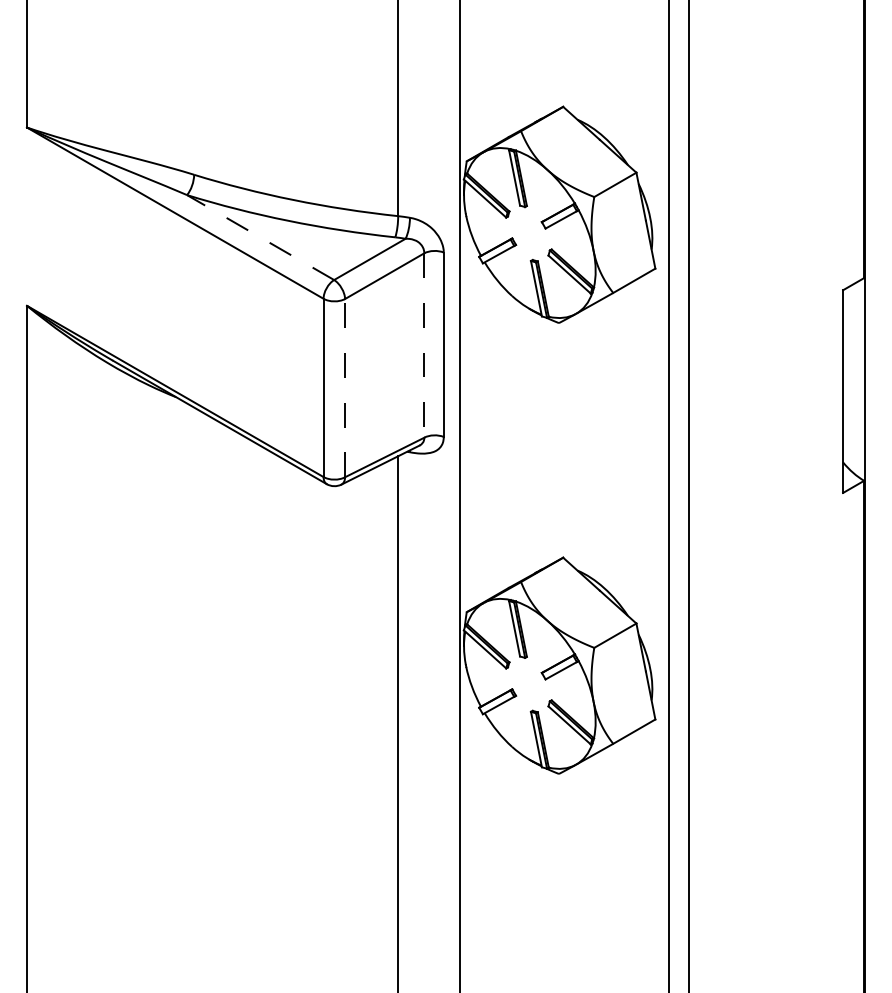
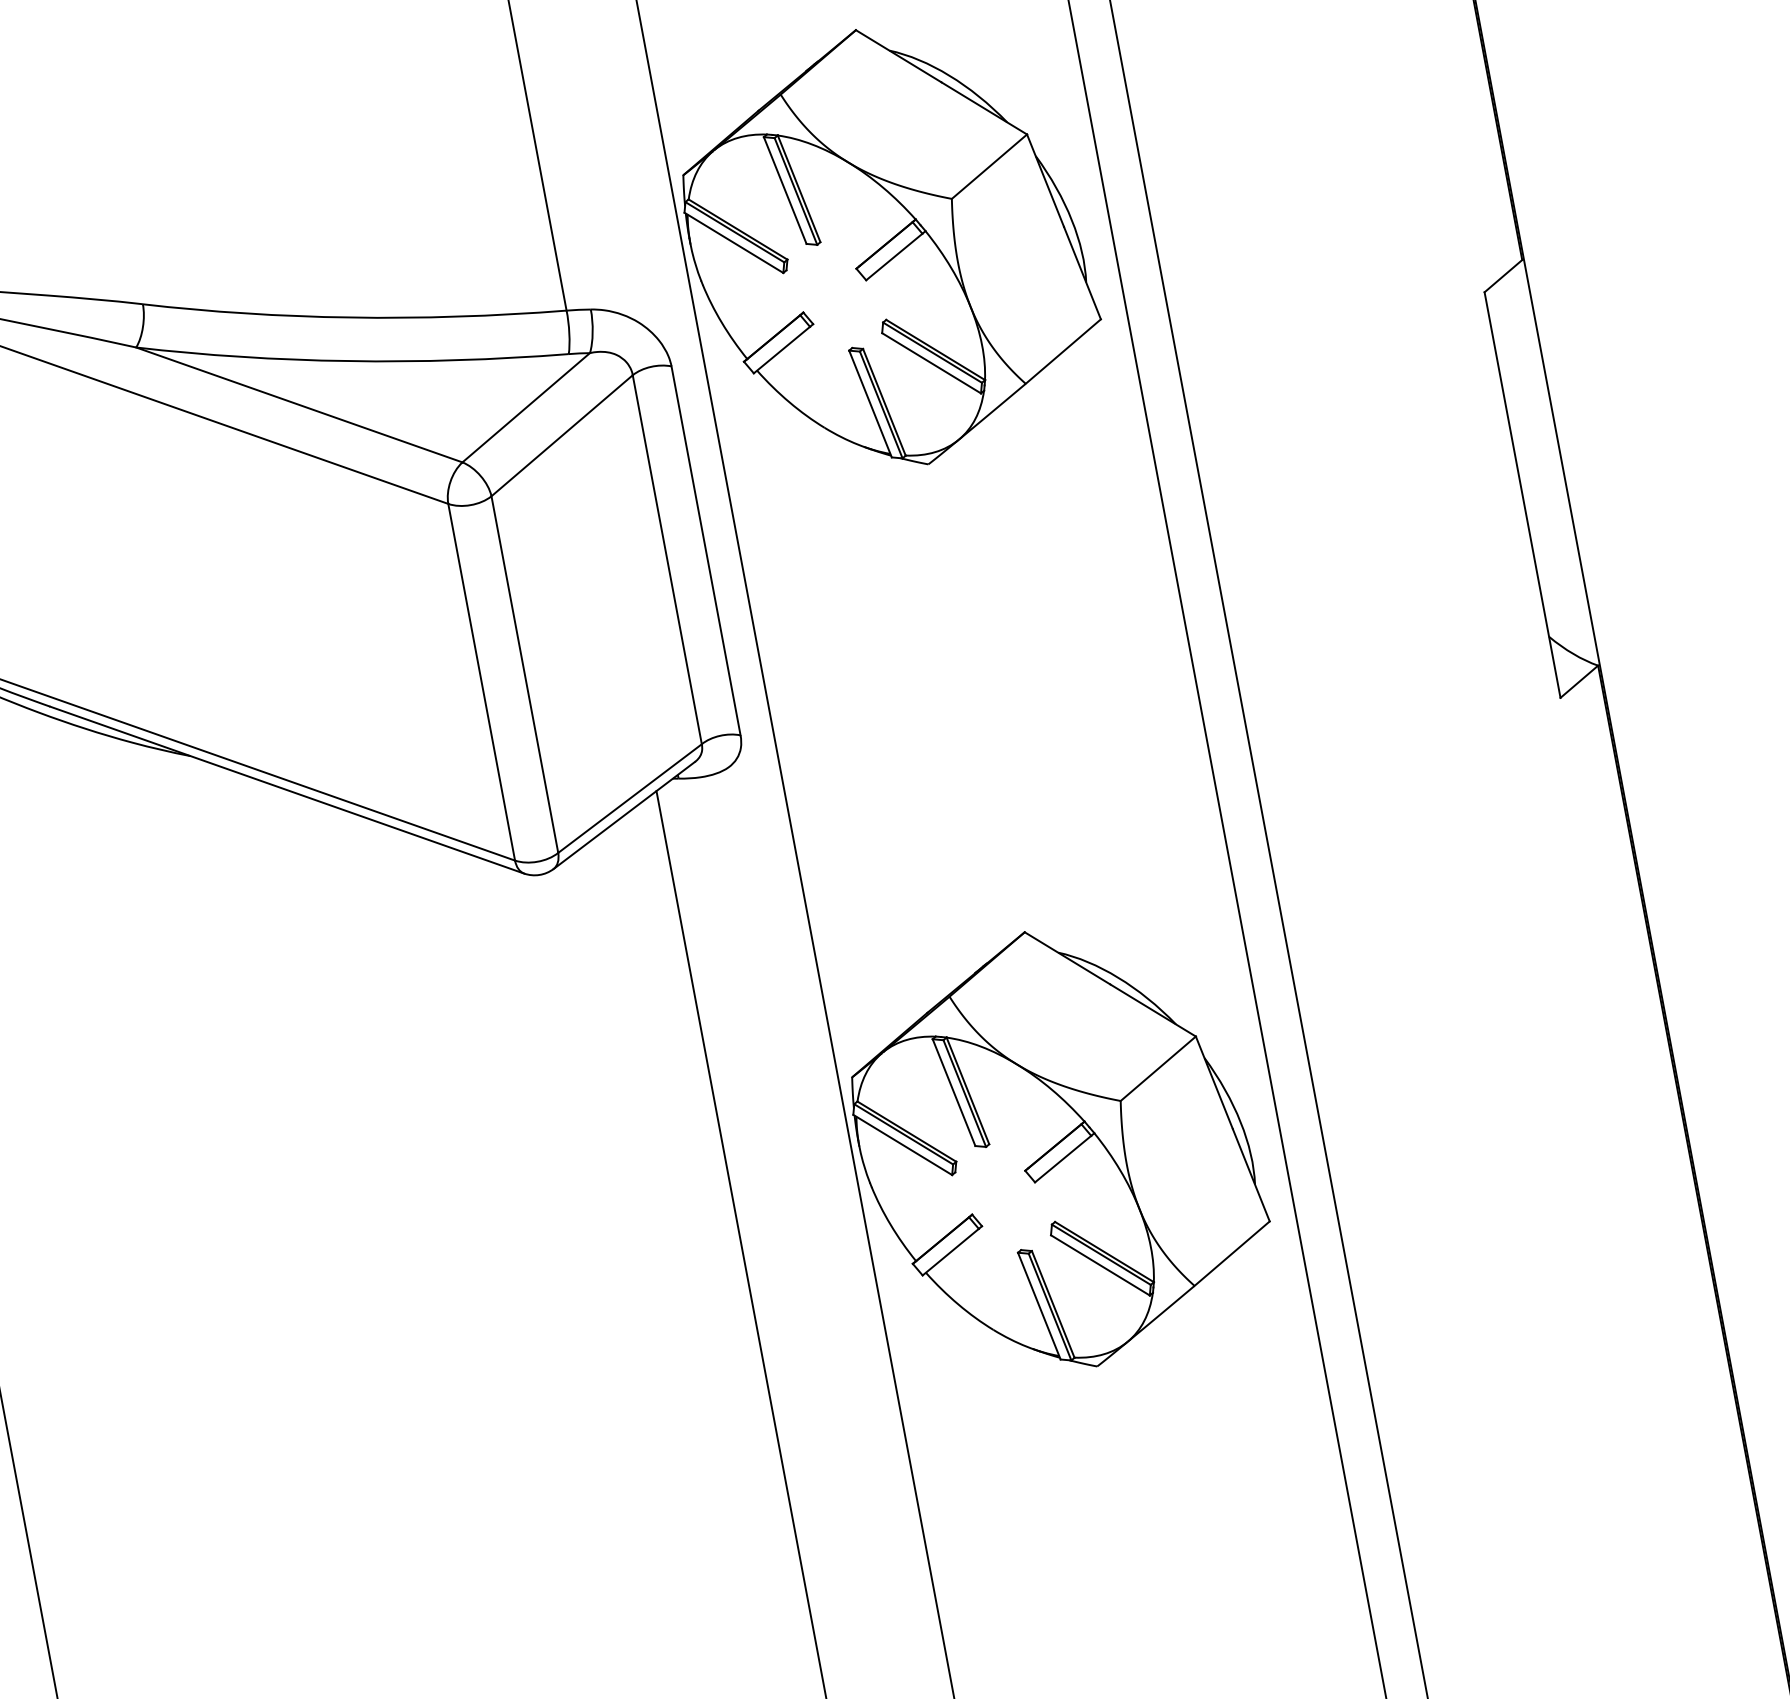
line: (260, 237) -> (299, 404), dashed -> solid
line: (424, 346) -> (668, 561), dashed -> solid
line: (345, 387) -> (525, 673), dashed -> solid

